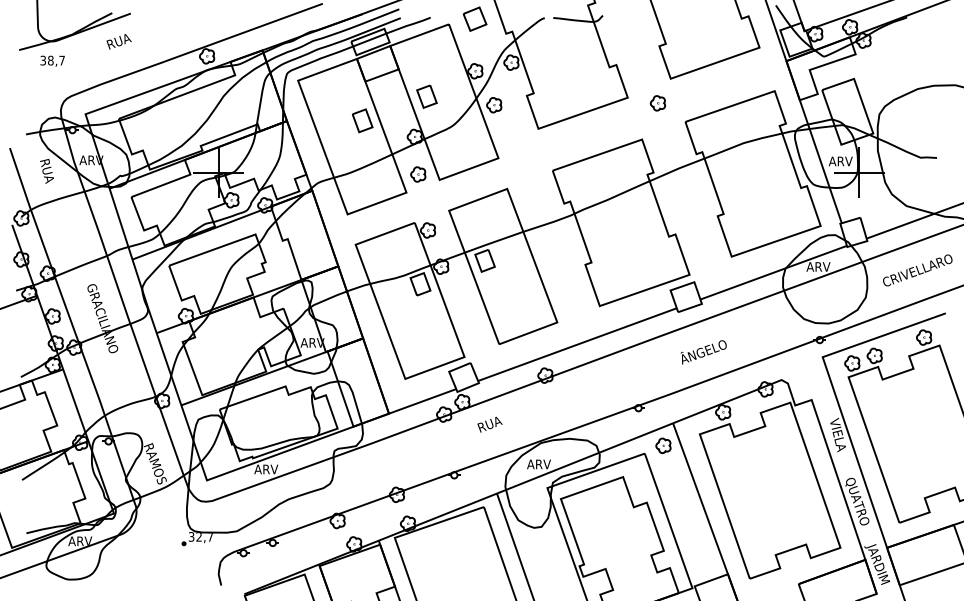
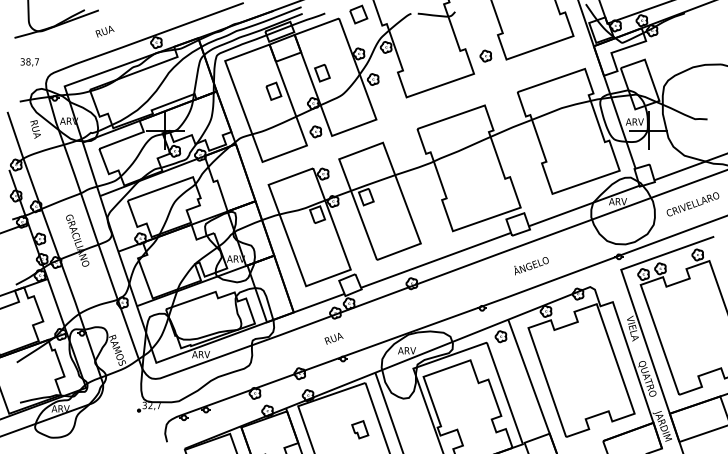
text: (118, 41) -> (104, 31), moved
text: (52, 61) -> (29, 62), moved
part: (657, 102) -> (485, 55), moved
text: (489, 424) -> (333, 338), moved
part: (477, 568) -> (360, 429), added

